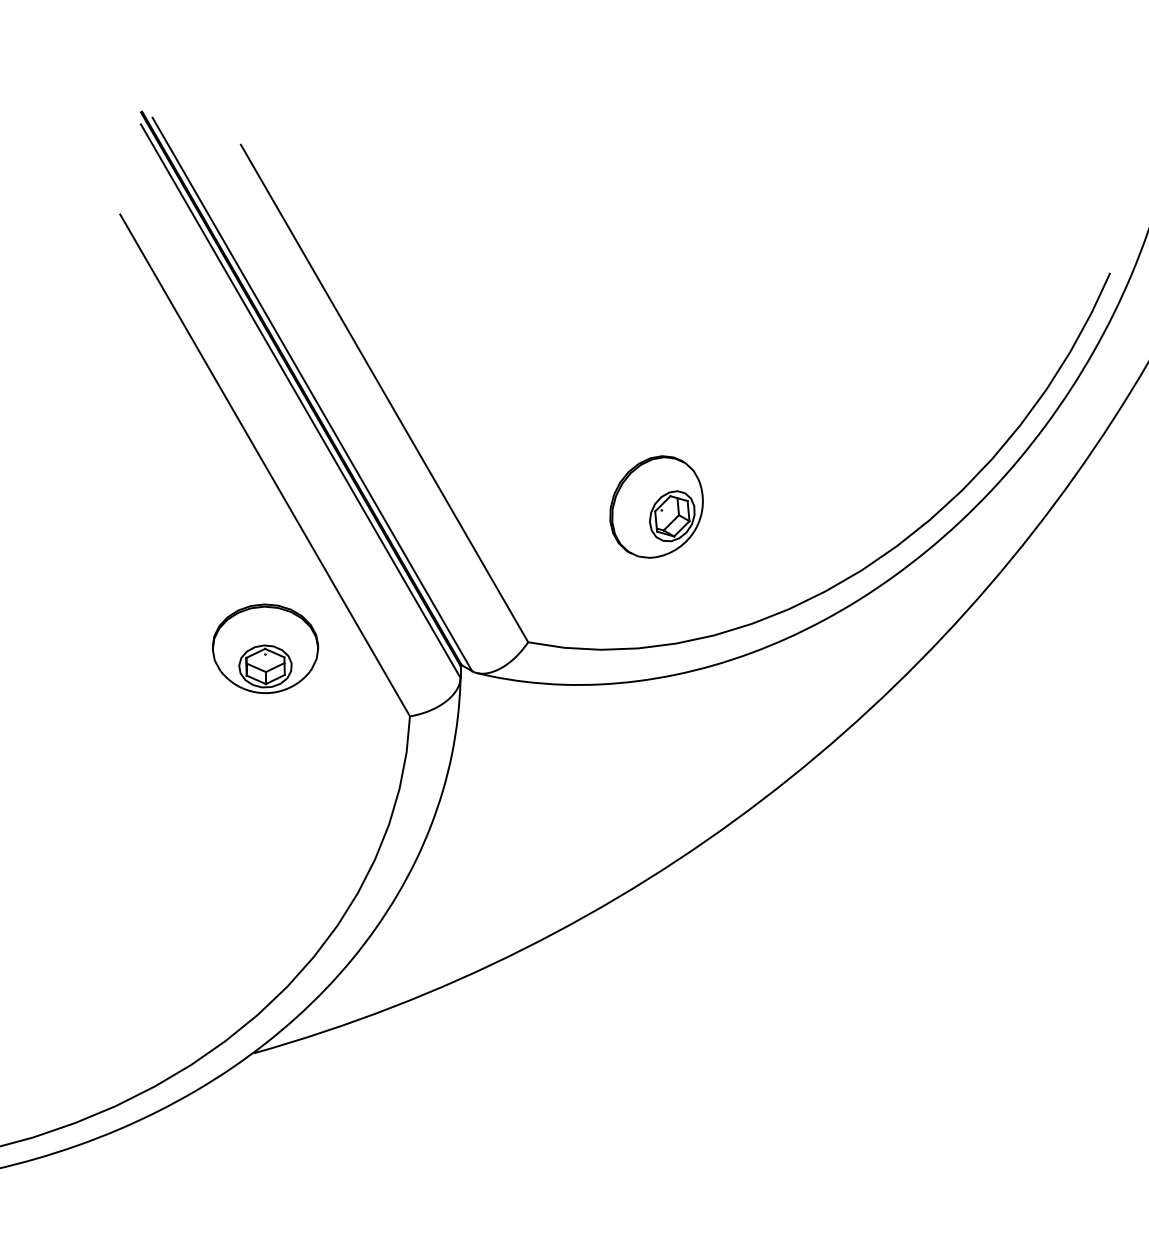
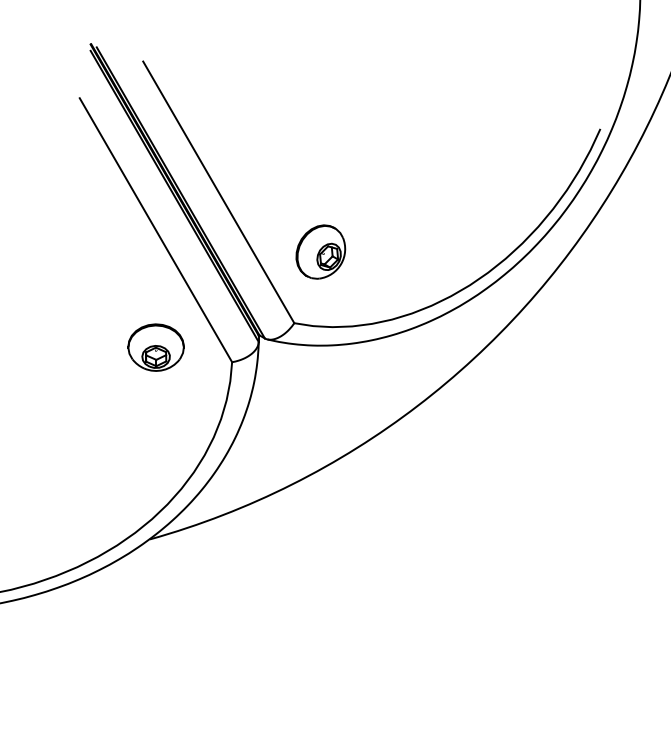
part: (655, 505) -> (320, 251), moved
part: (264, 648) -> (155, 347), moved

